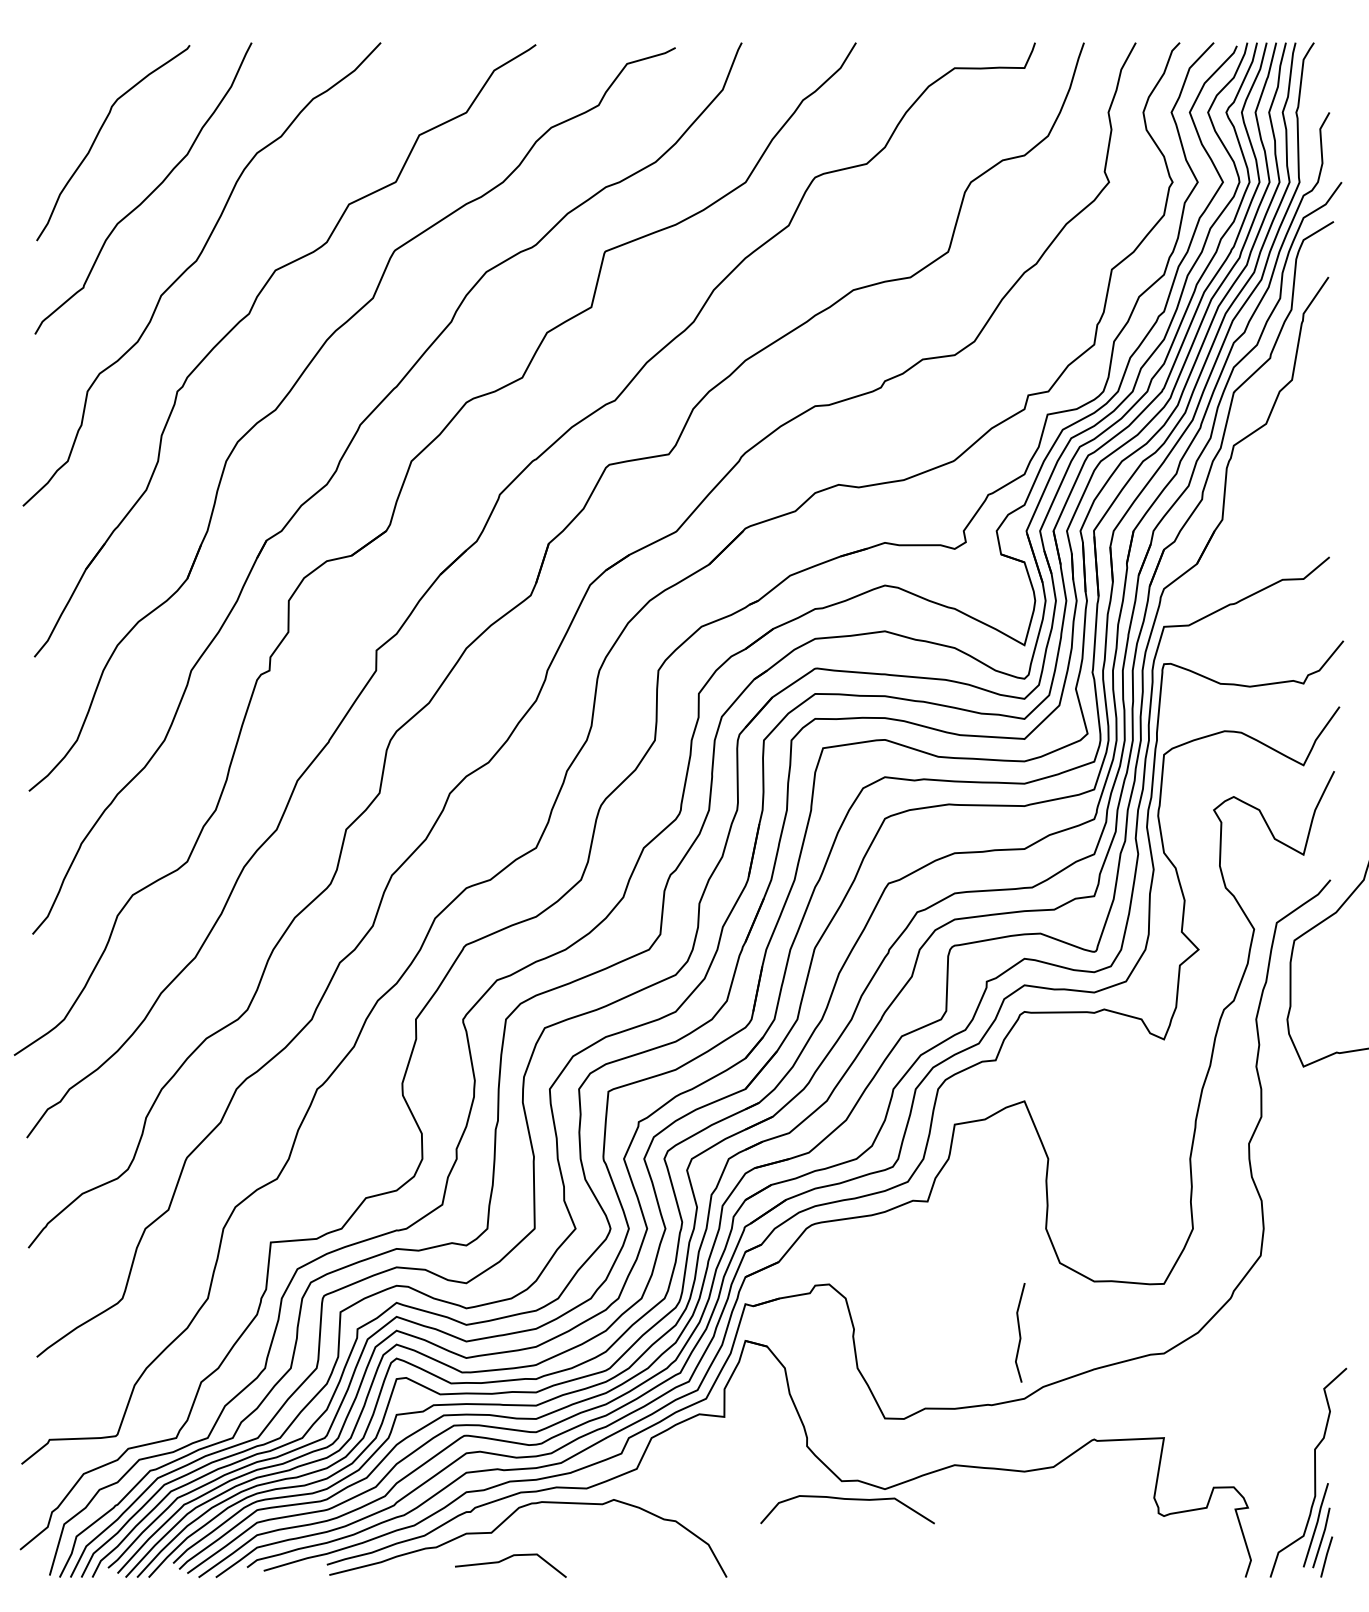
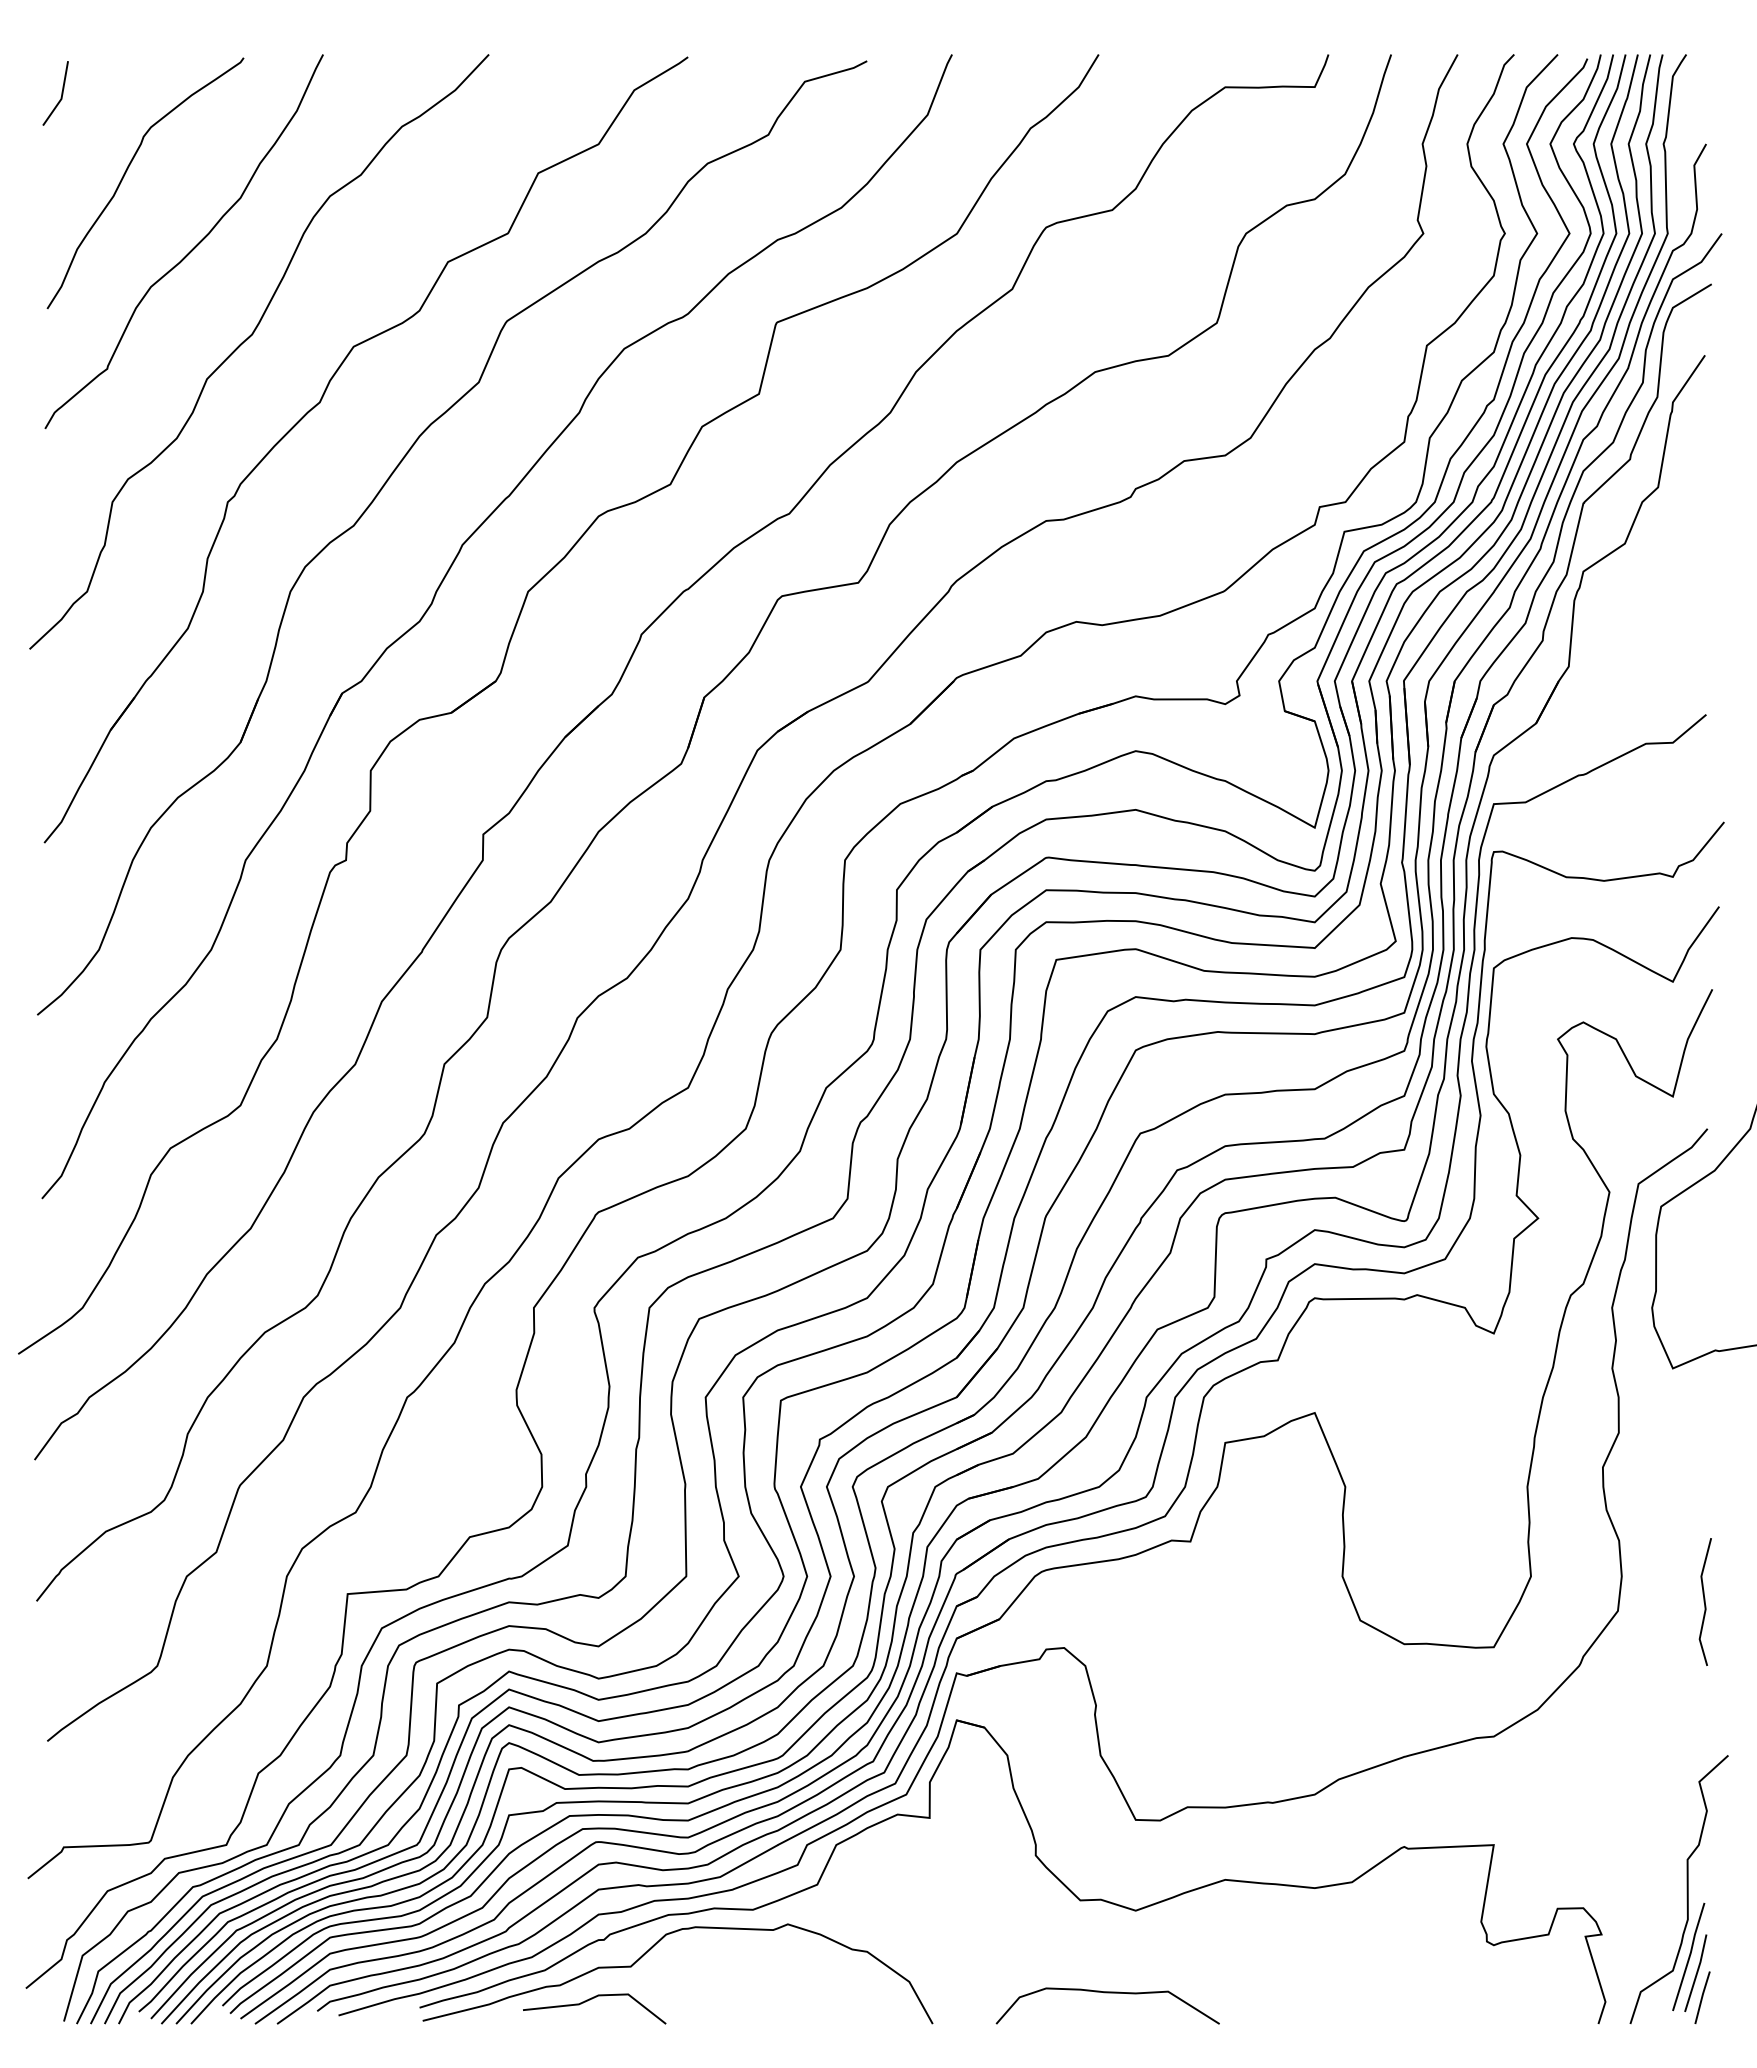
line: (47, 73) -> (61, 93), added
line: (1019, 1332) -> (1704, 1601), moved
curve: (847, 1499) -> (1107, 1993), moved
line: (507, 1559) -> (590, 2000), moved

